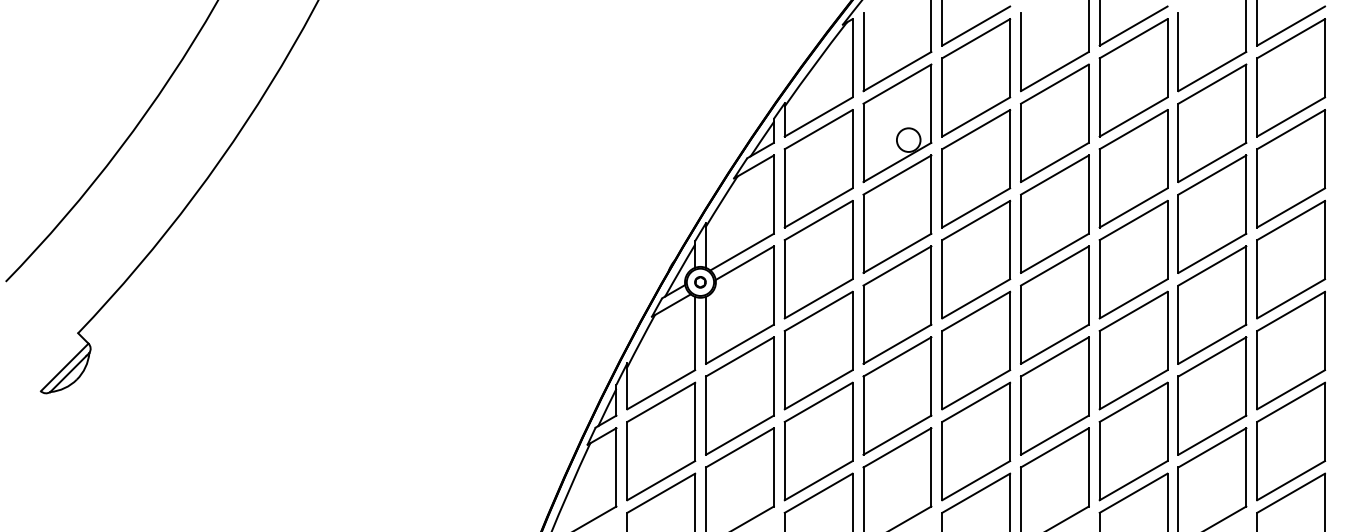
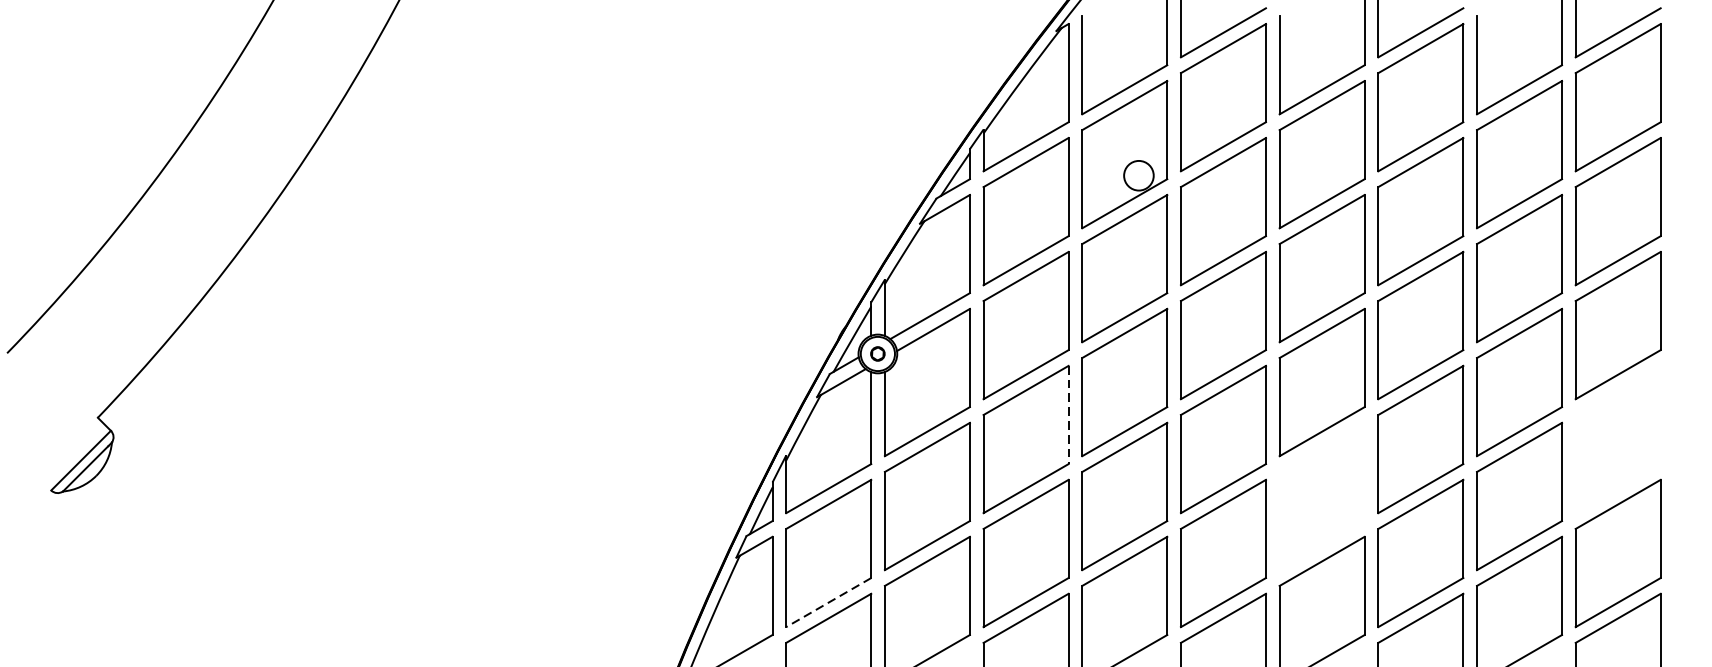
line: (852, 331) -> (1068, 415), solid -> dashed
part: (1291, 350) -> (1618, 439), removed
part: (1054, 395) -> (1321, 495), removed
line: (660, 480) -> (827, 602), solid -> dashed

